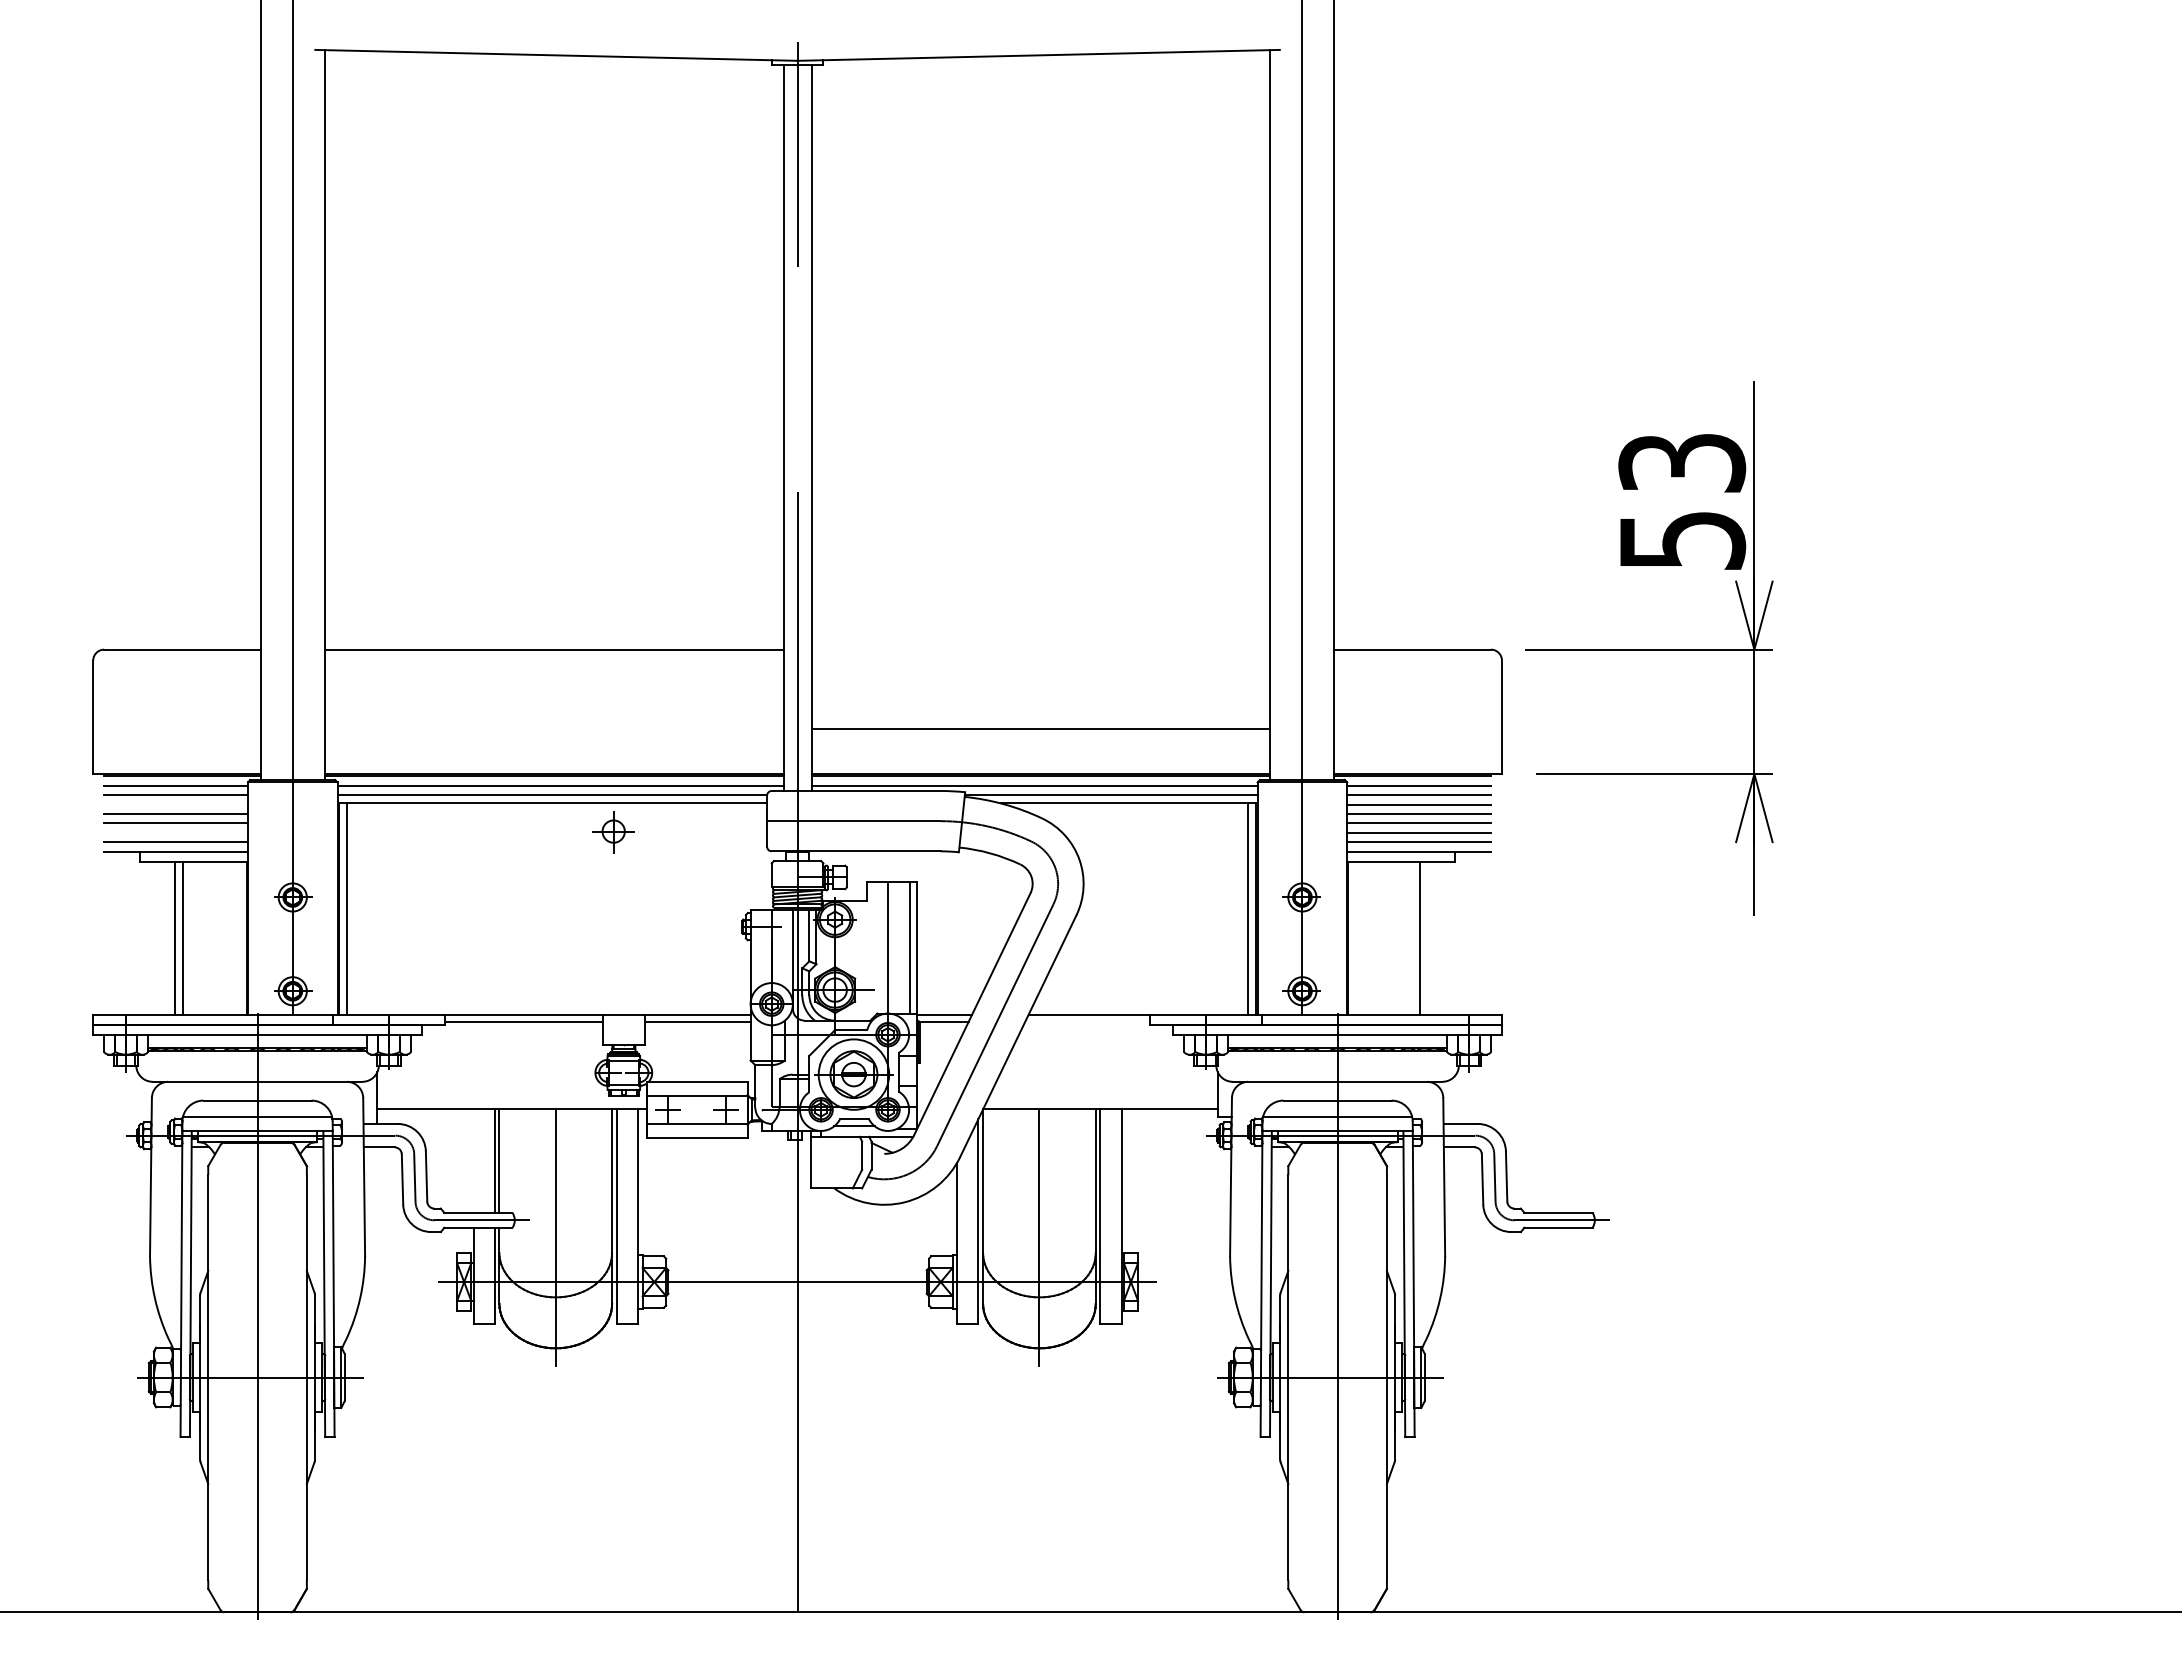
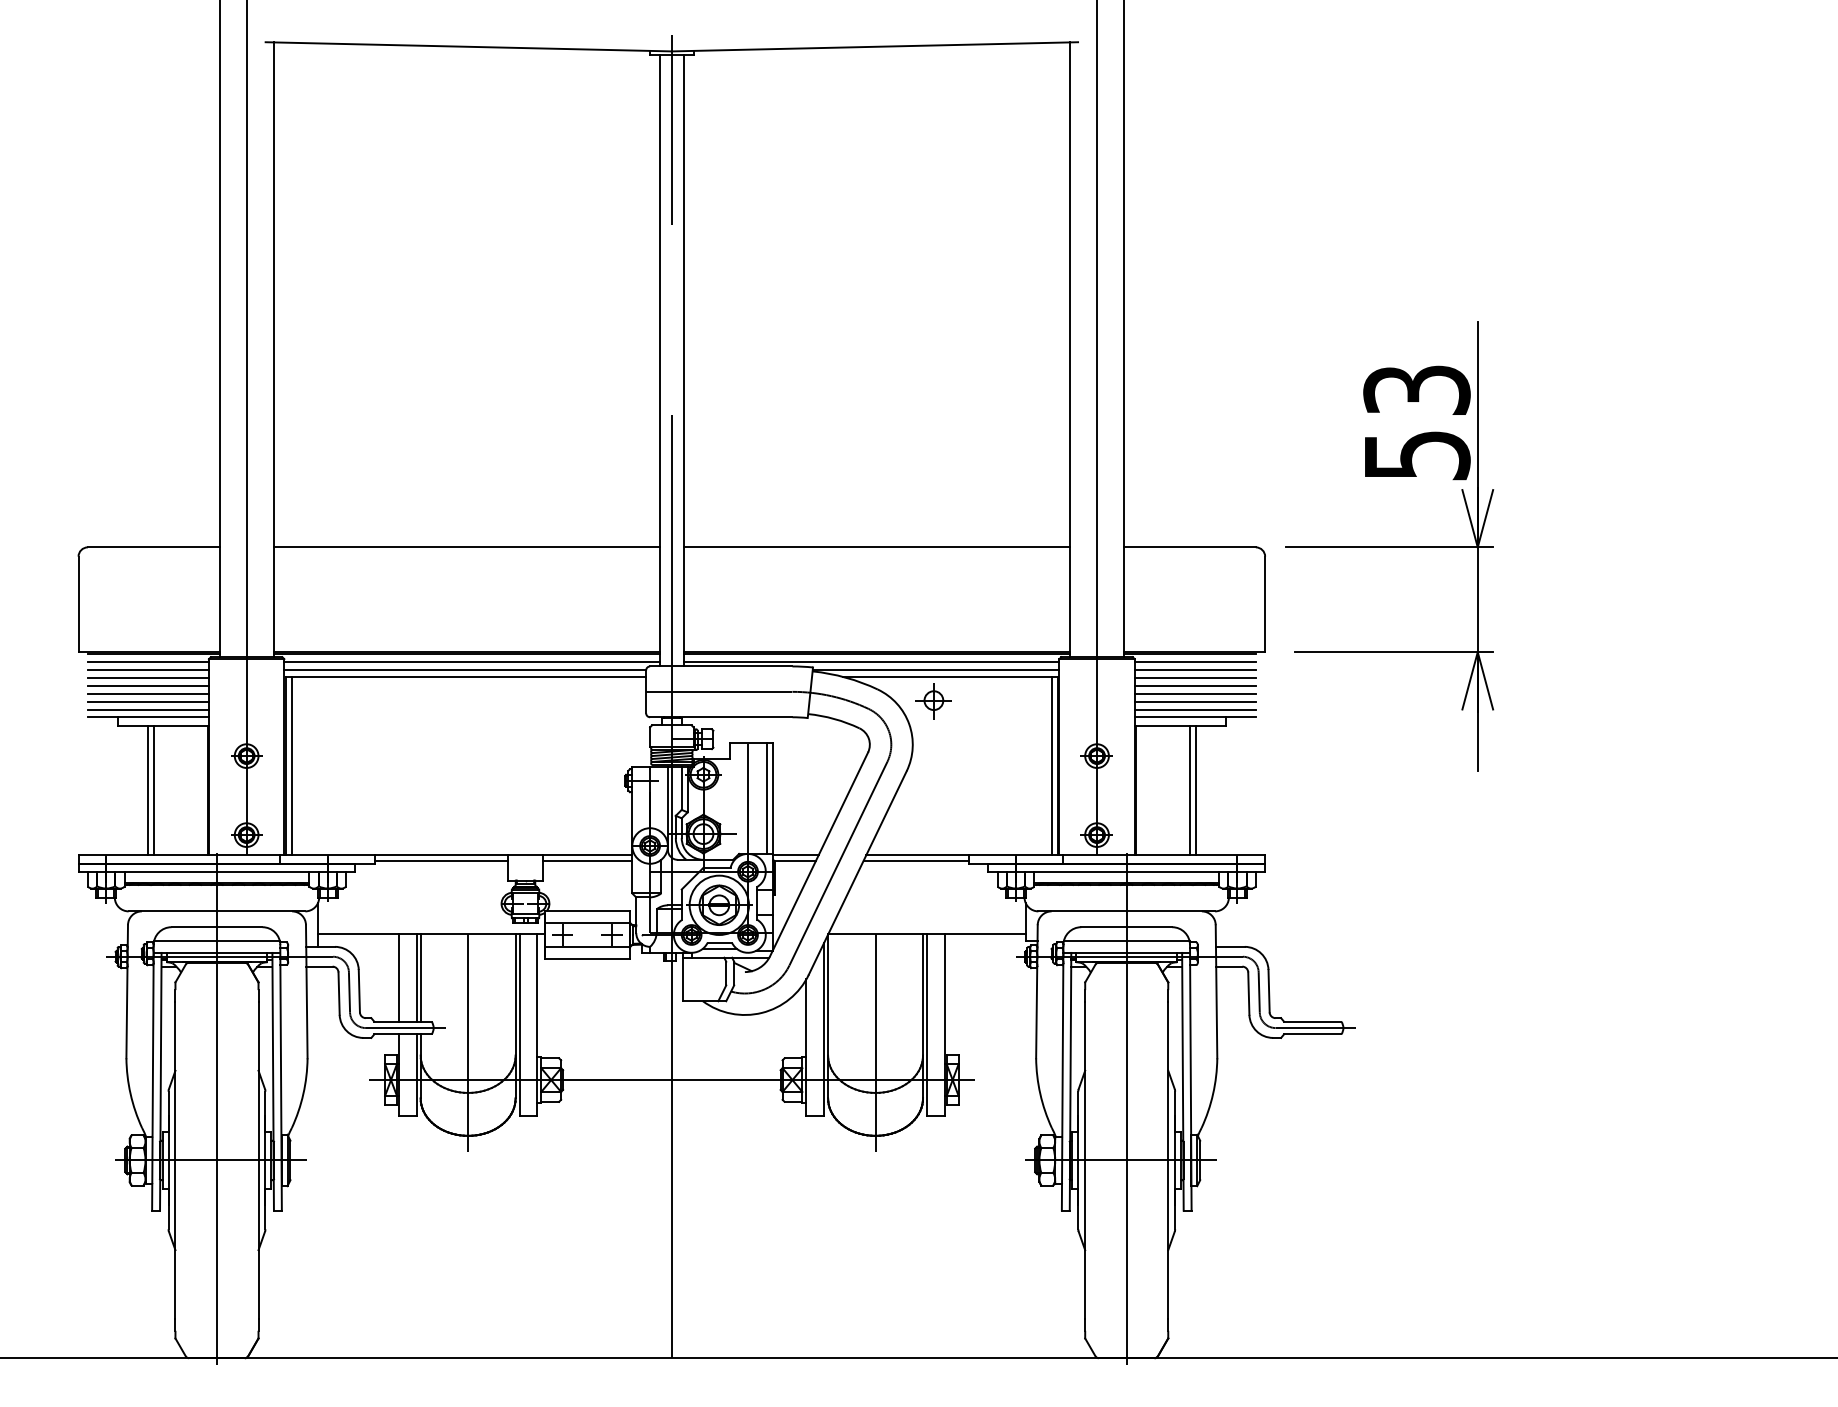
line: (1040, 728) -> (876, 547), moved
line: (176, 804) -> (148, 677), added
line: (176, 832) -> (148, 701), added
part: (613, 832) -> (933, 701), moved
line: (1412, 938) -> (1189, 790), added
line: (1087, 1021) -> (916, 860), added
line: (473, 1160) -> (398, 977), added

